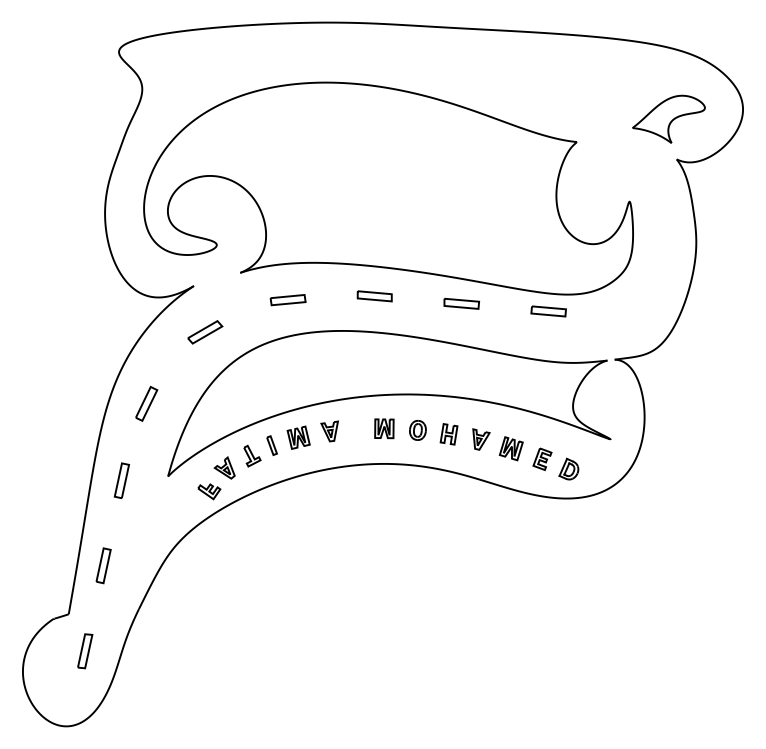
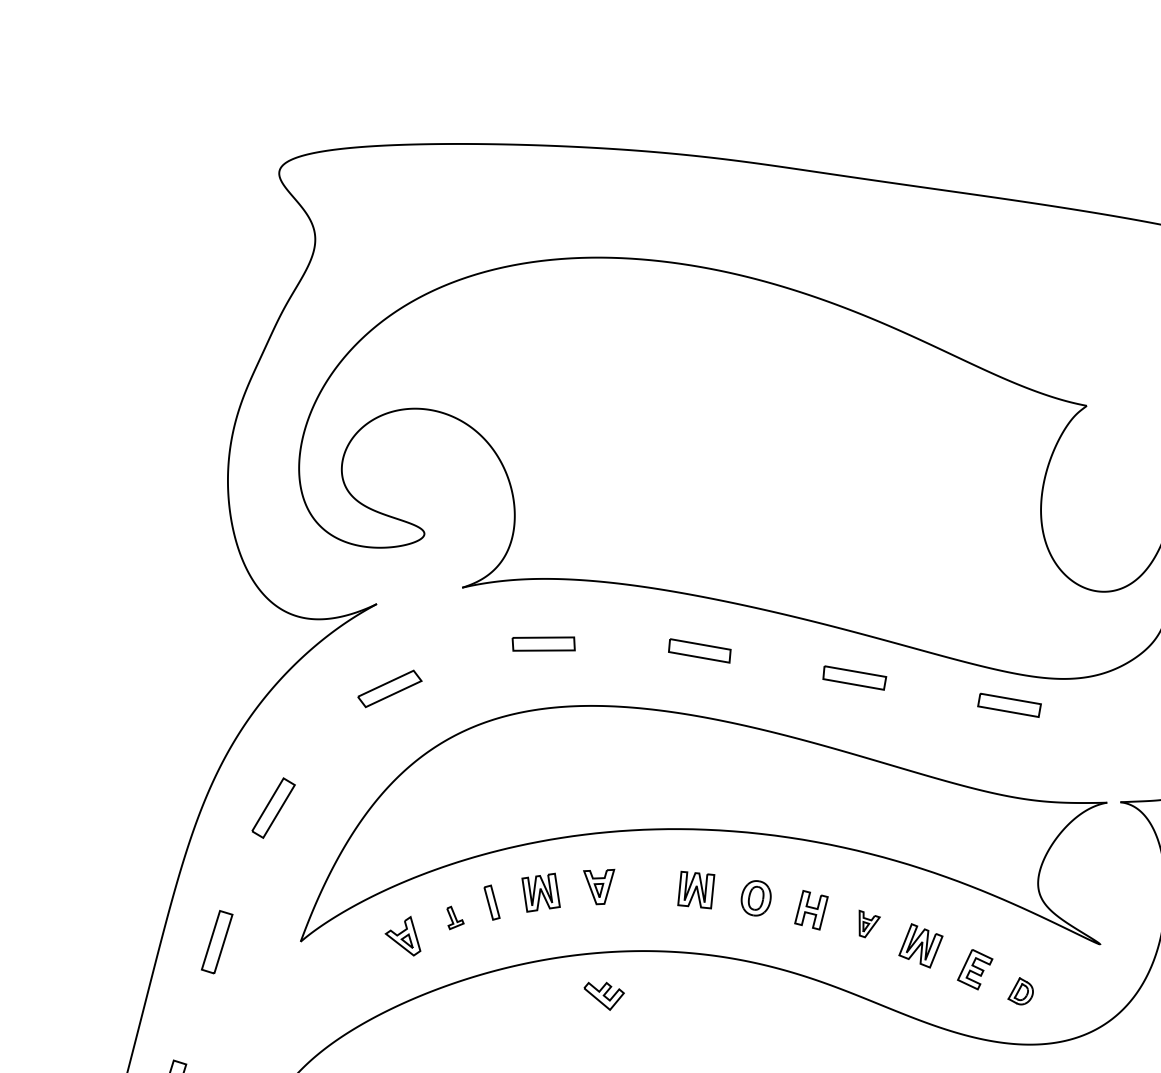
part: (481, 439) -> (868, 924), size x0.7
part: (252, 455) -> (455, 917), size x0.6
part: (568, 468) -> (1020, 990), size x0.7
part: (209, 491) -> (604, 995), moved

